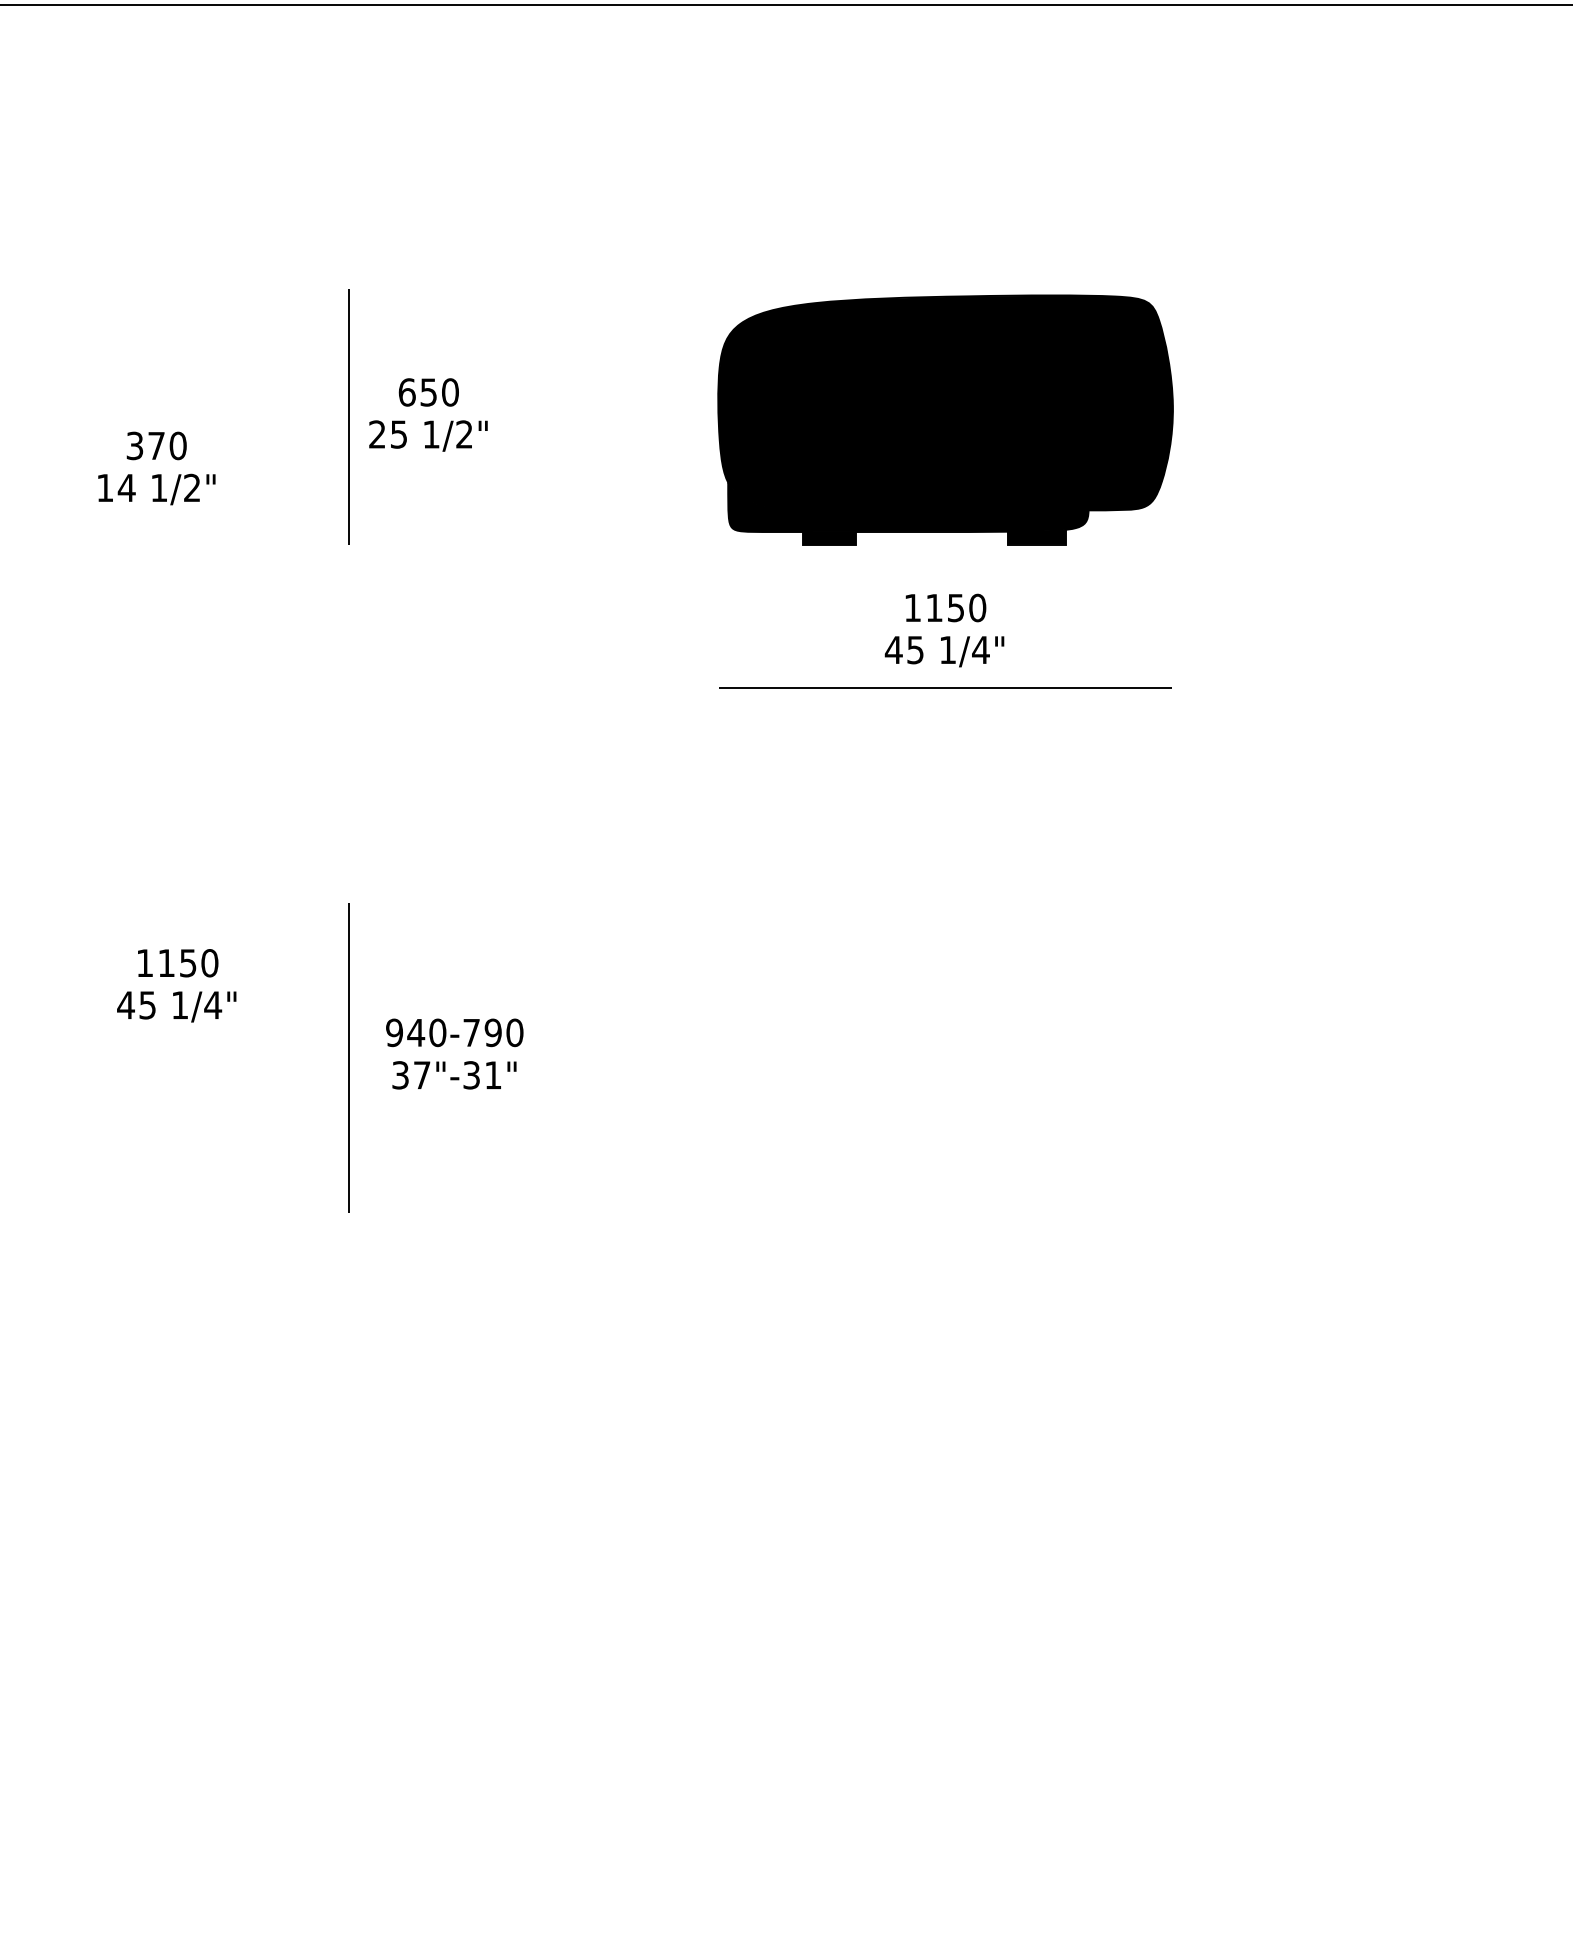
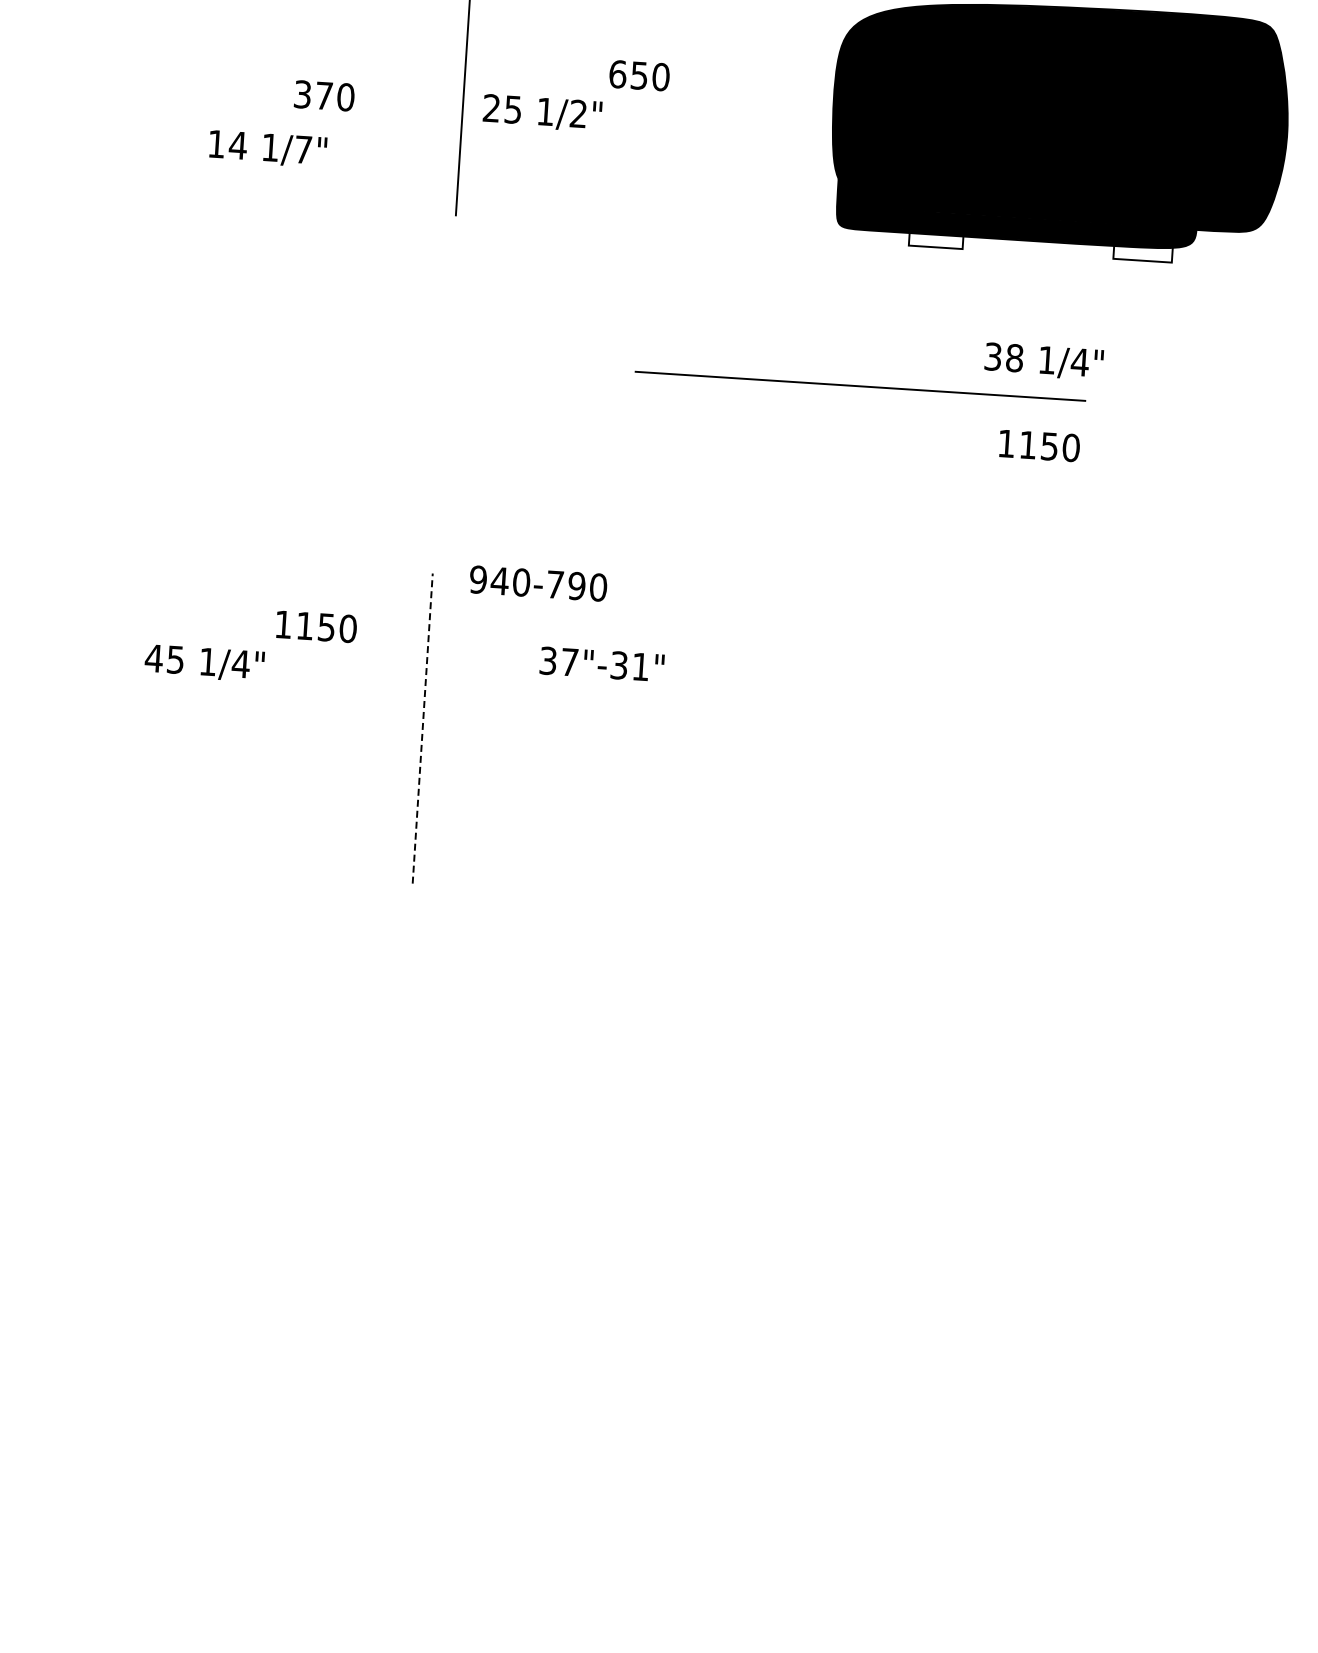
text: (428, 392) -> (639, 75), moved
text: (156, 445) -> (324, 95), moved
text: (192, 487) -> (303, 149), 1/2" -> 1/7"
fill: (1036, 536) -> (1142, 252), removed
fill: (829, 538) -> (936, 241), removed
text: (945, 607) -> (1039, 445), moved
text: (903, 649) -> (1002, 356), 45 -> 38
line: (945, 687) -> (860, 385), moved
text: (178, 963) -> (316, 627), moved
text: (176, 1006) -> (204, 662), moved
text: (454, 1032) -> (538, 583), moved
line: (348, 1057) -> (422, 728), solid -> dashed
text: (454, 1075) -> (602, 664), moved

